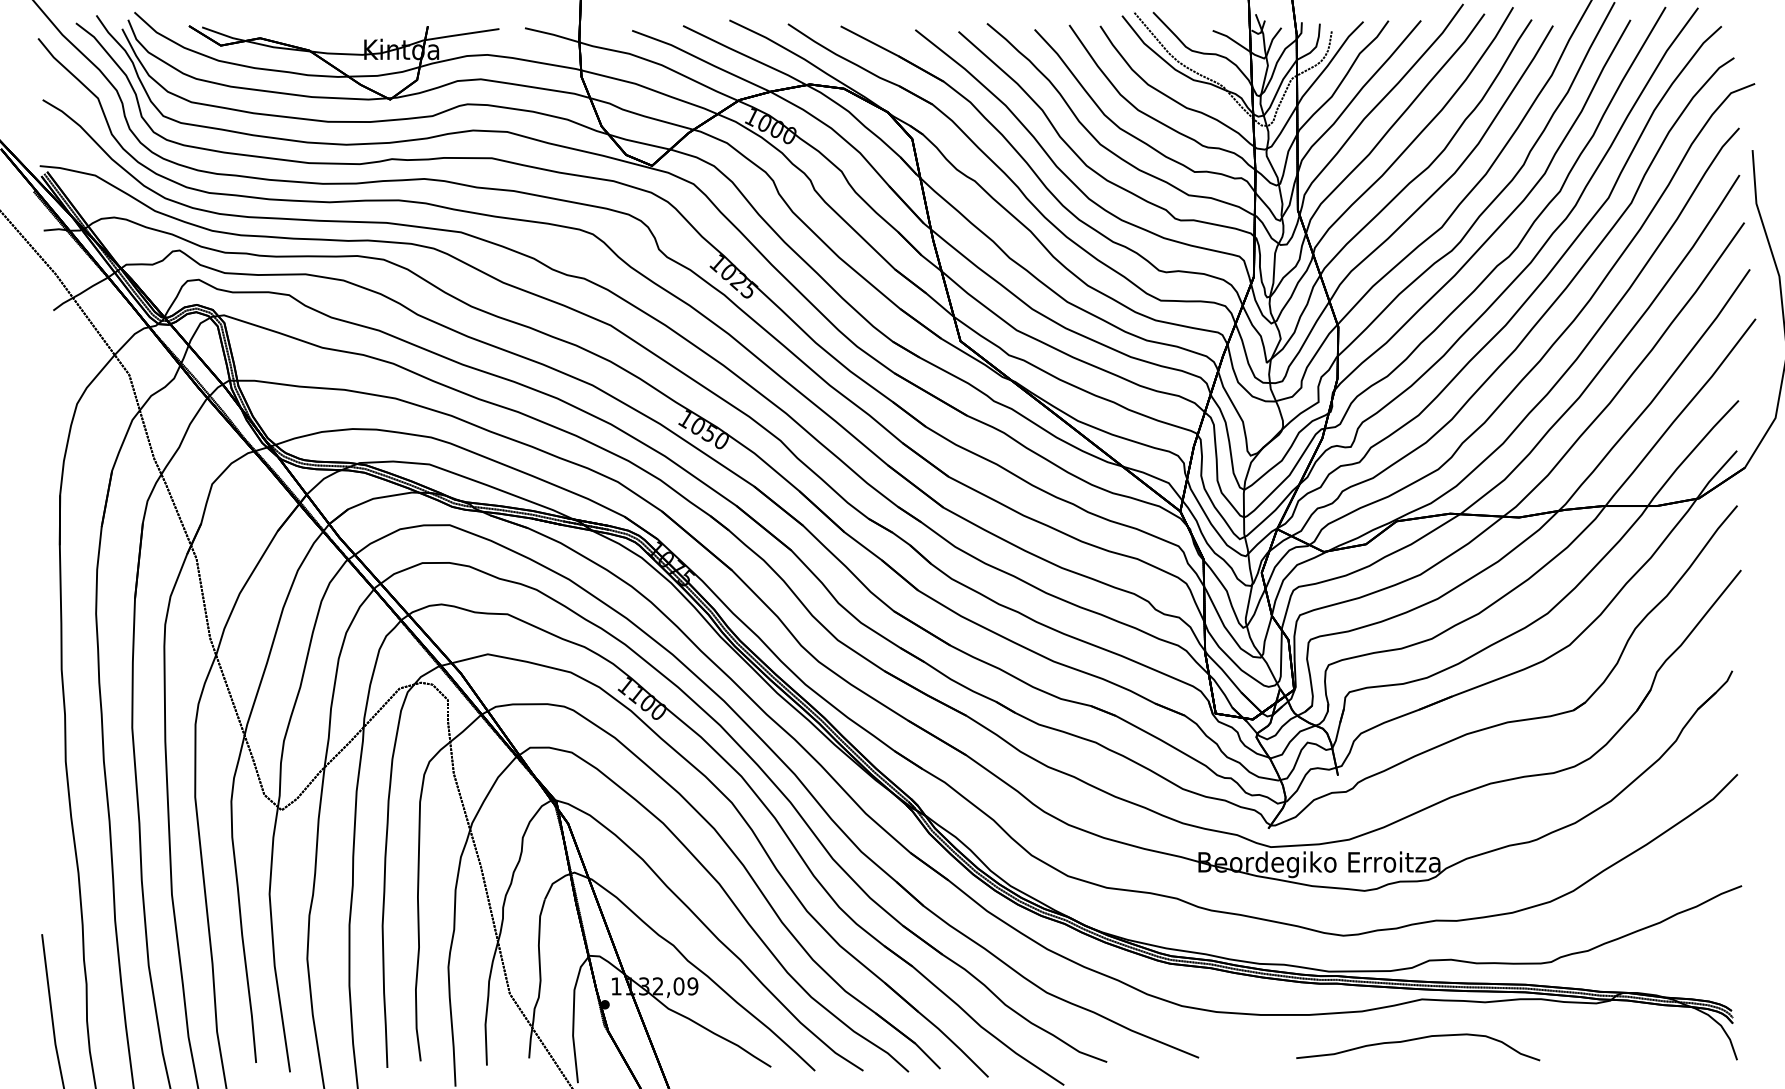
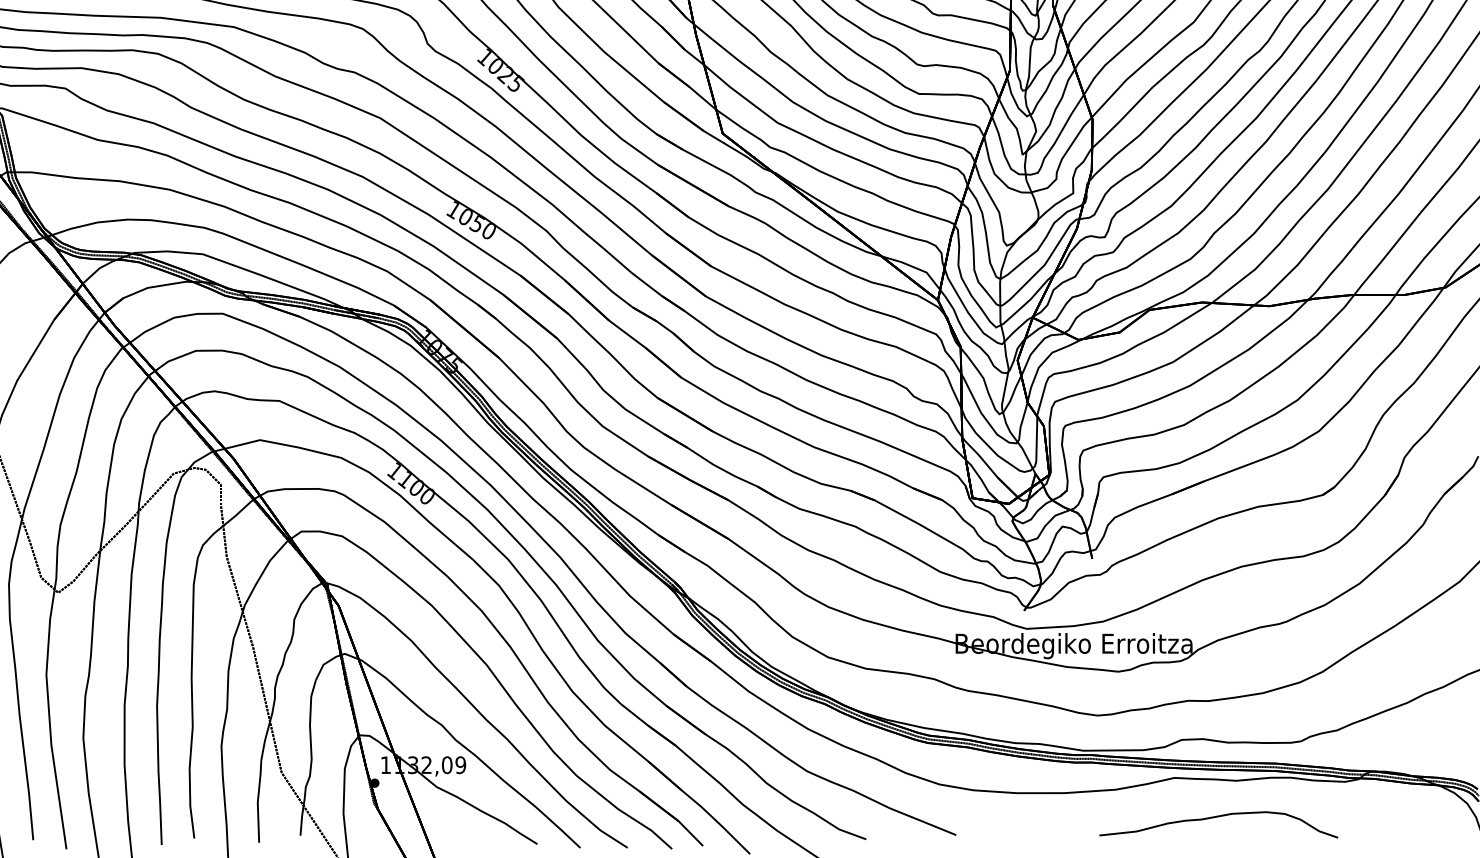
curve: (1418, 1039) -> (1219, 817), moved

